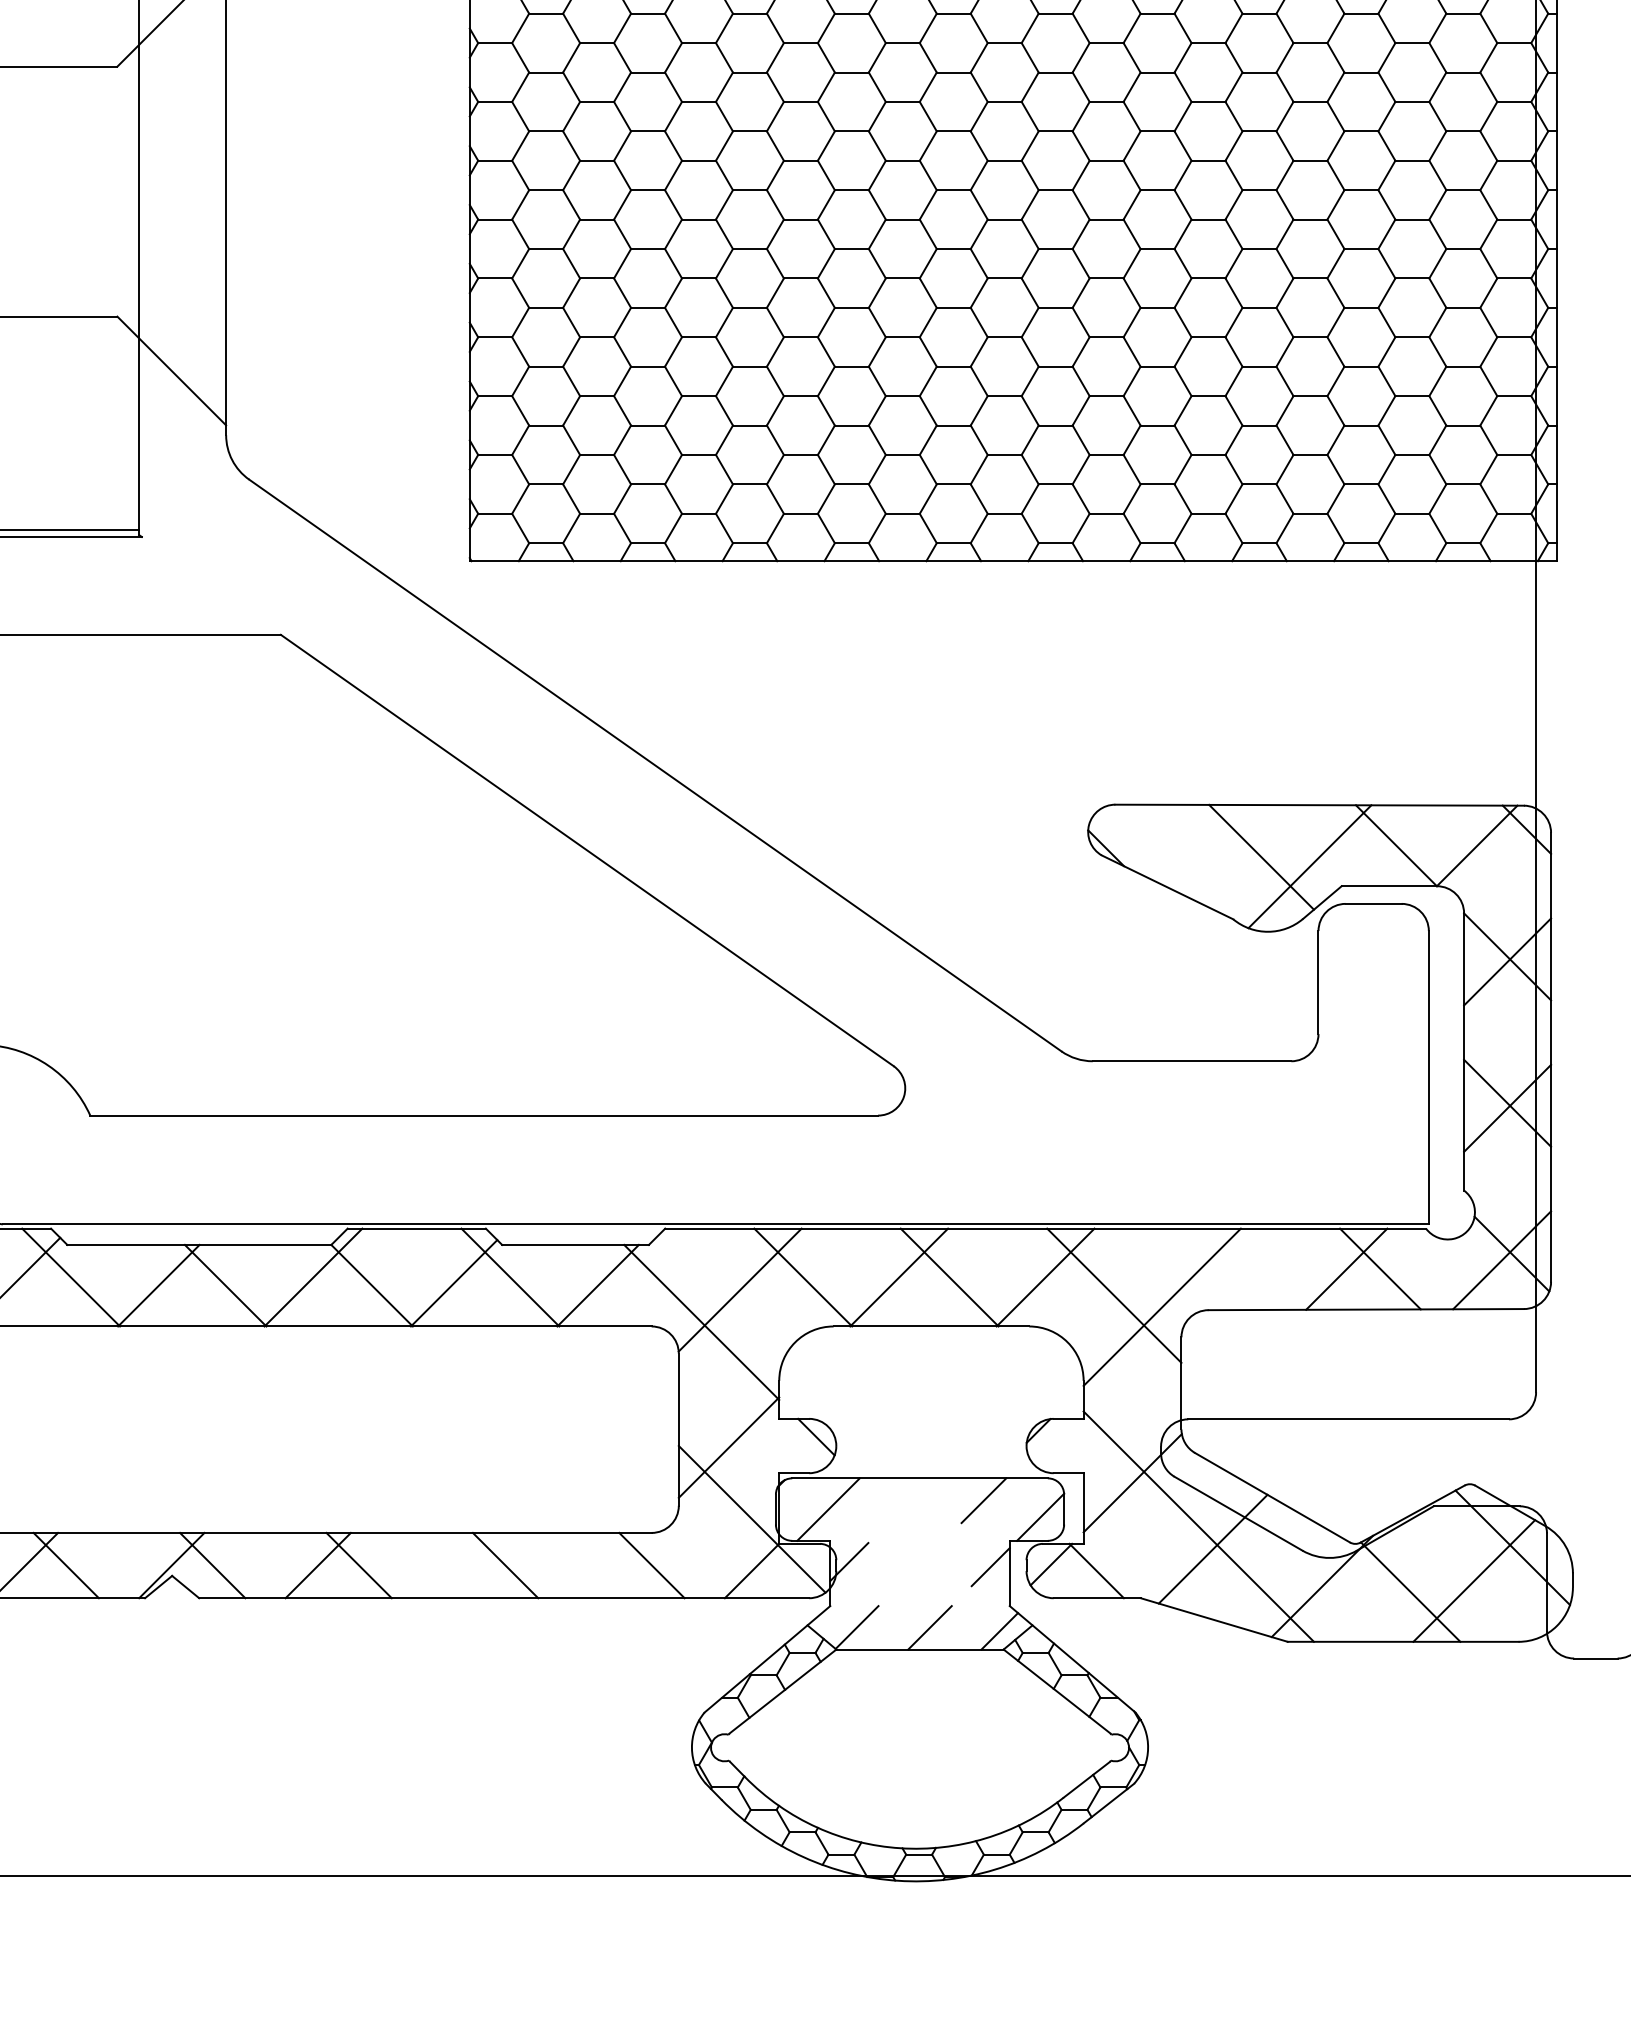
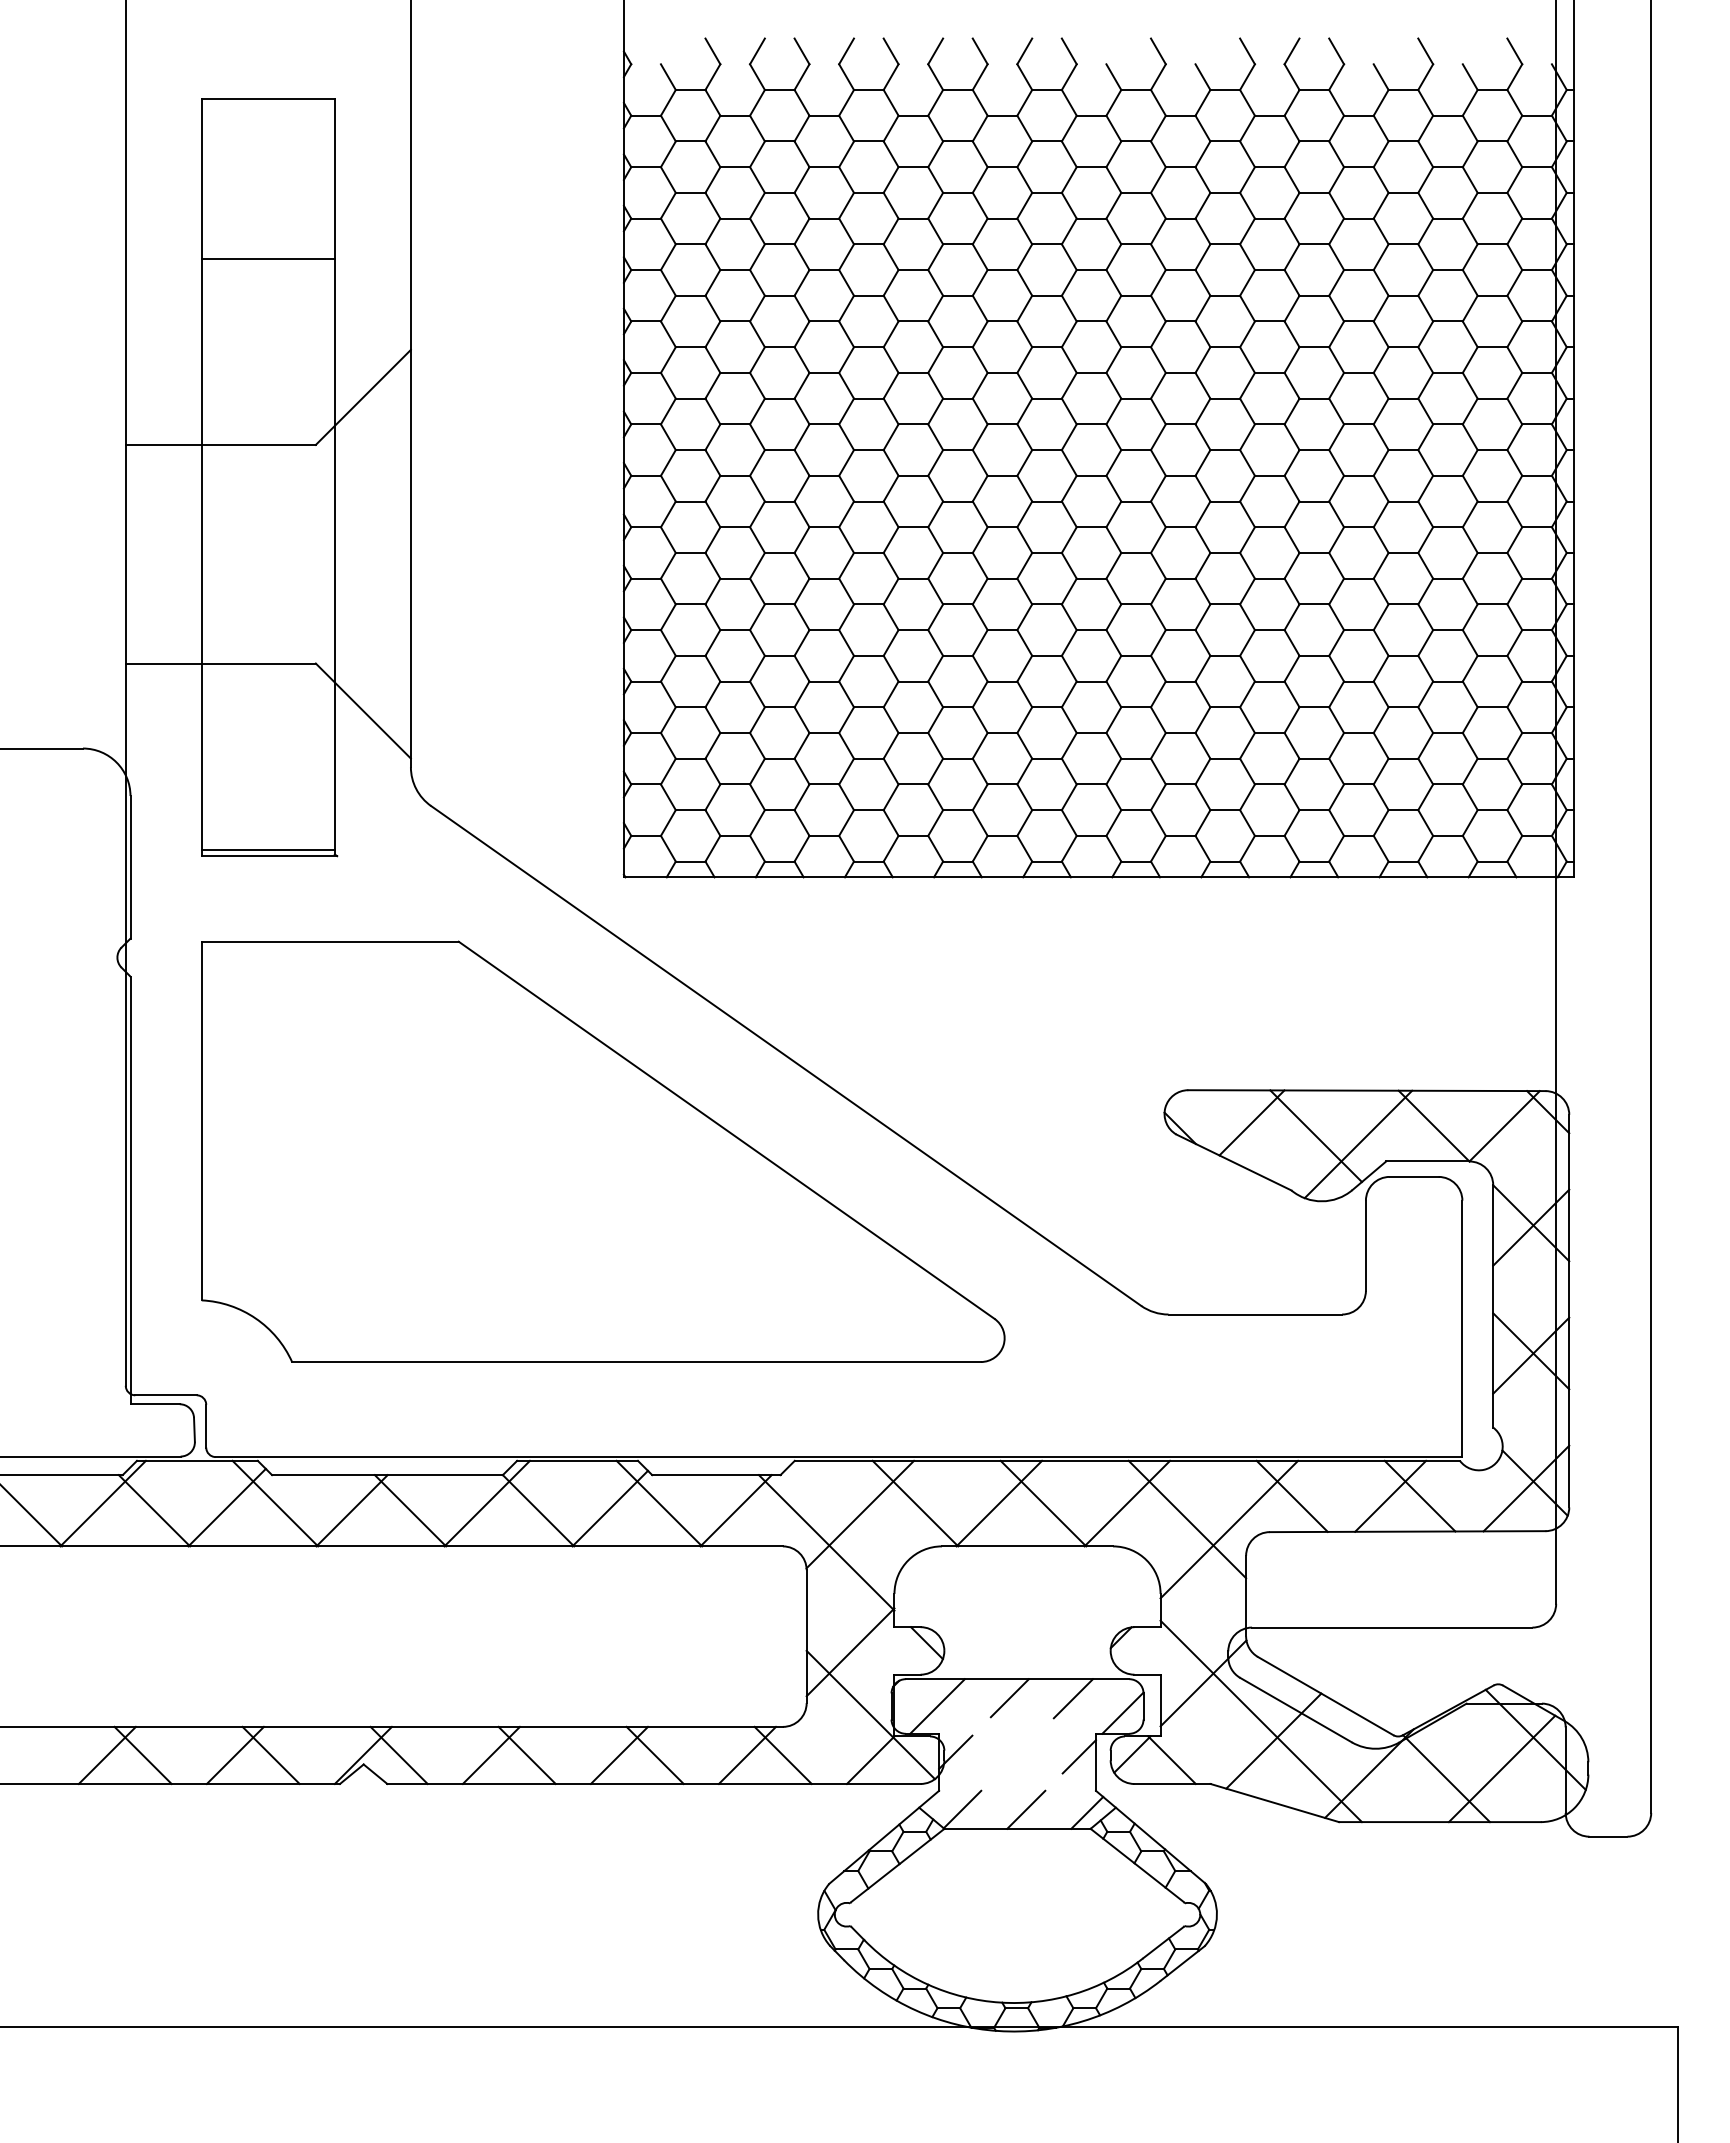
line: (1187, 841) -> (1251, 1122), added
line: (1233, 1268) -> (1291, 1495), added
line: (910, 1500) -> (1009, 1698), added
line: (464, 1564) -> (619, 1754), added
line: (611, 1564) -> (747, 1754), added

